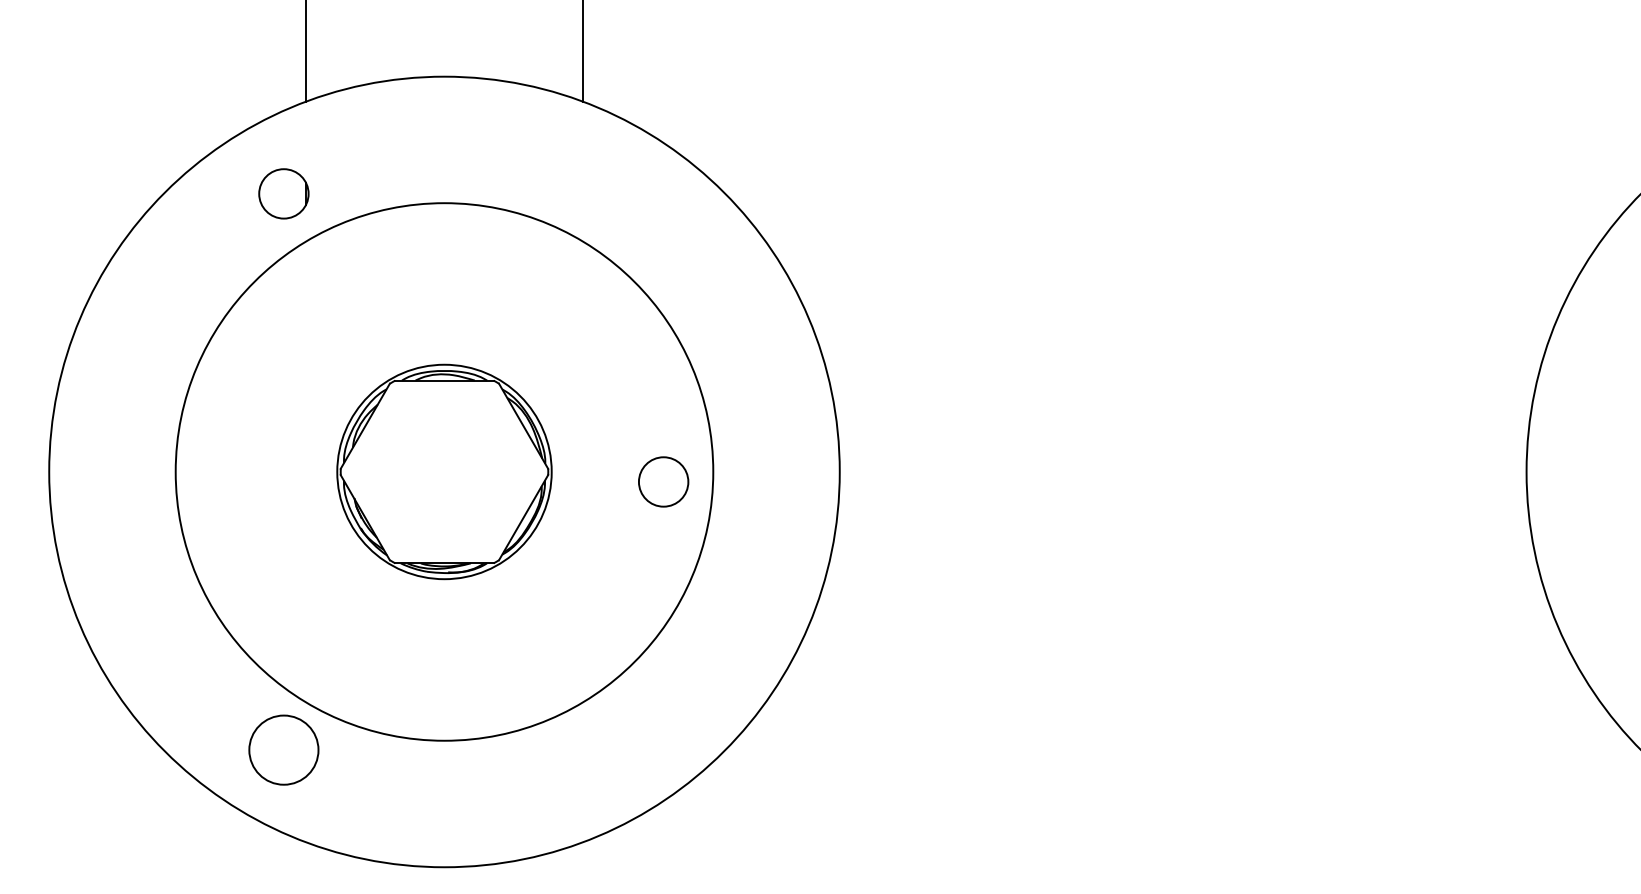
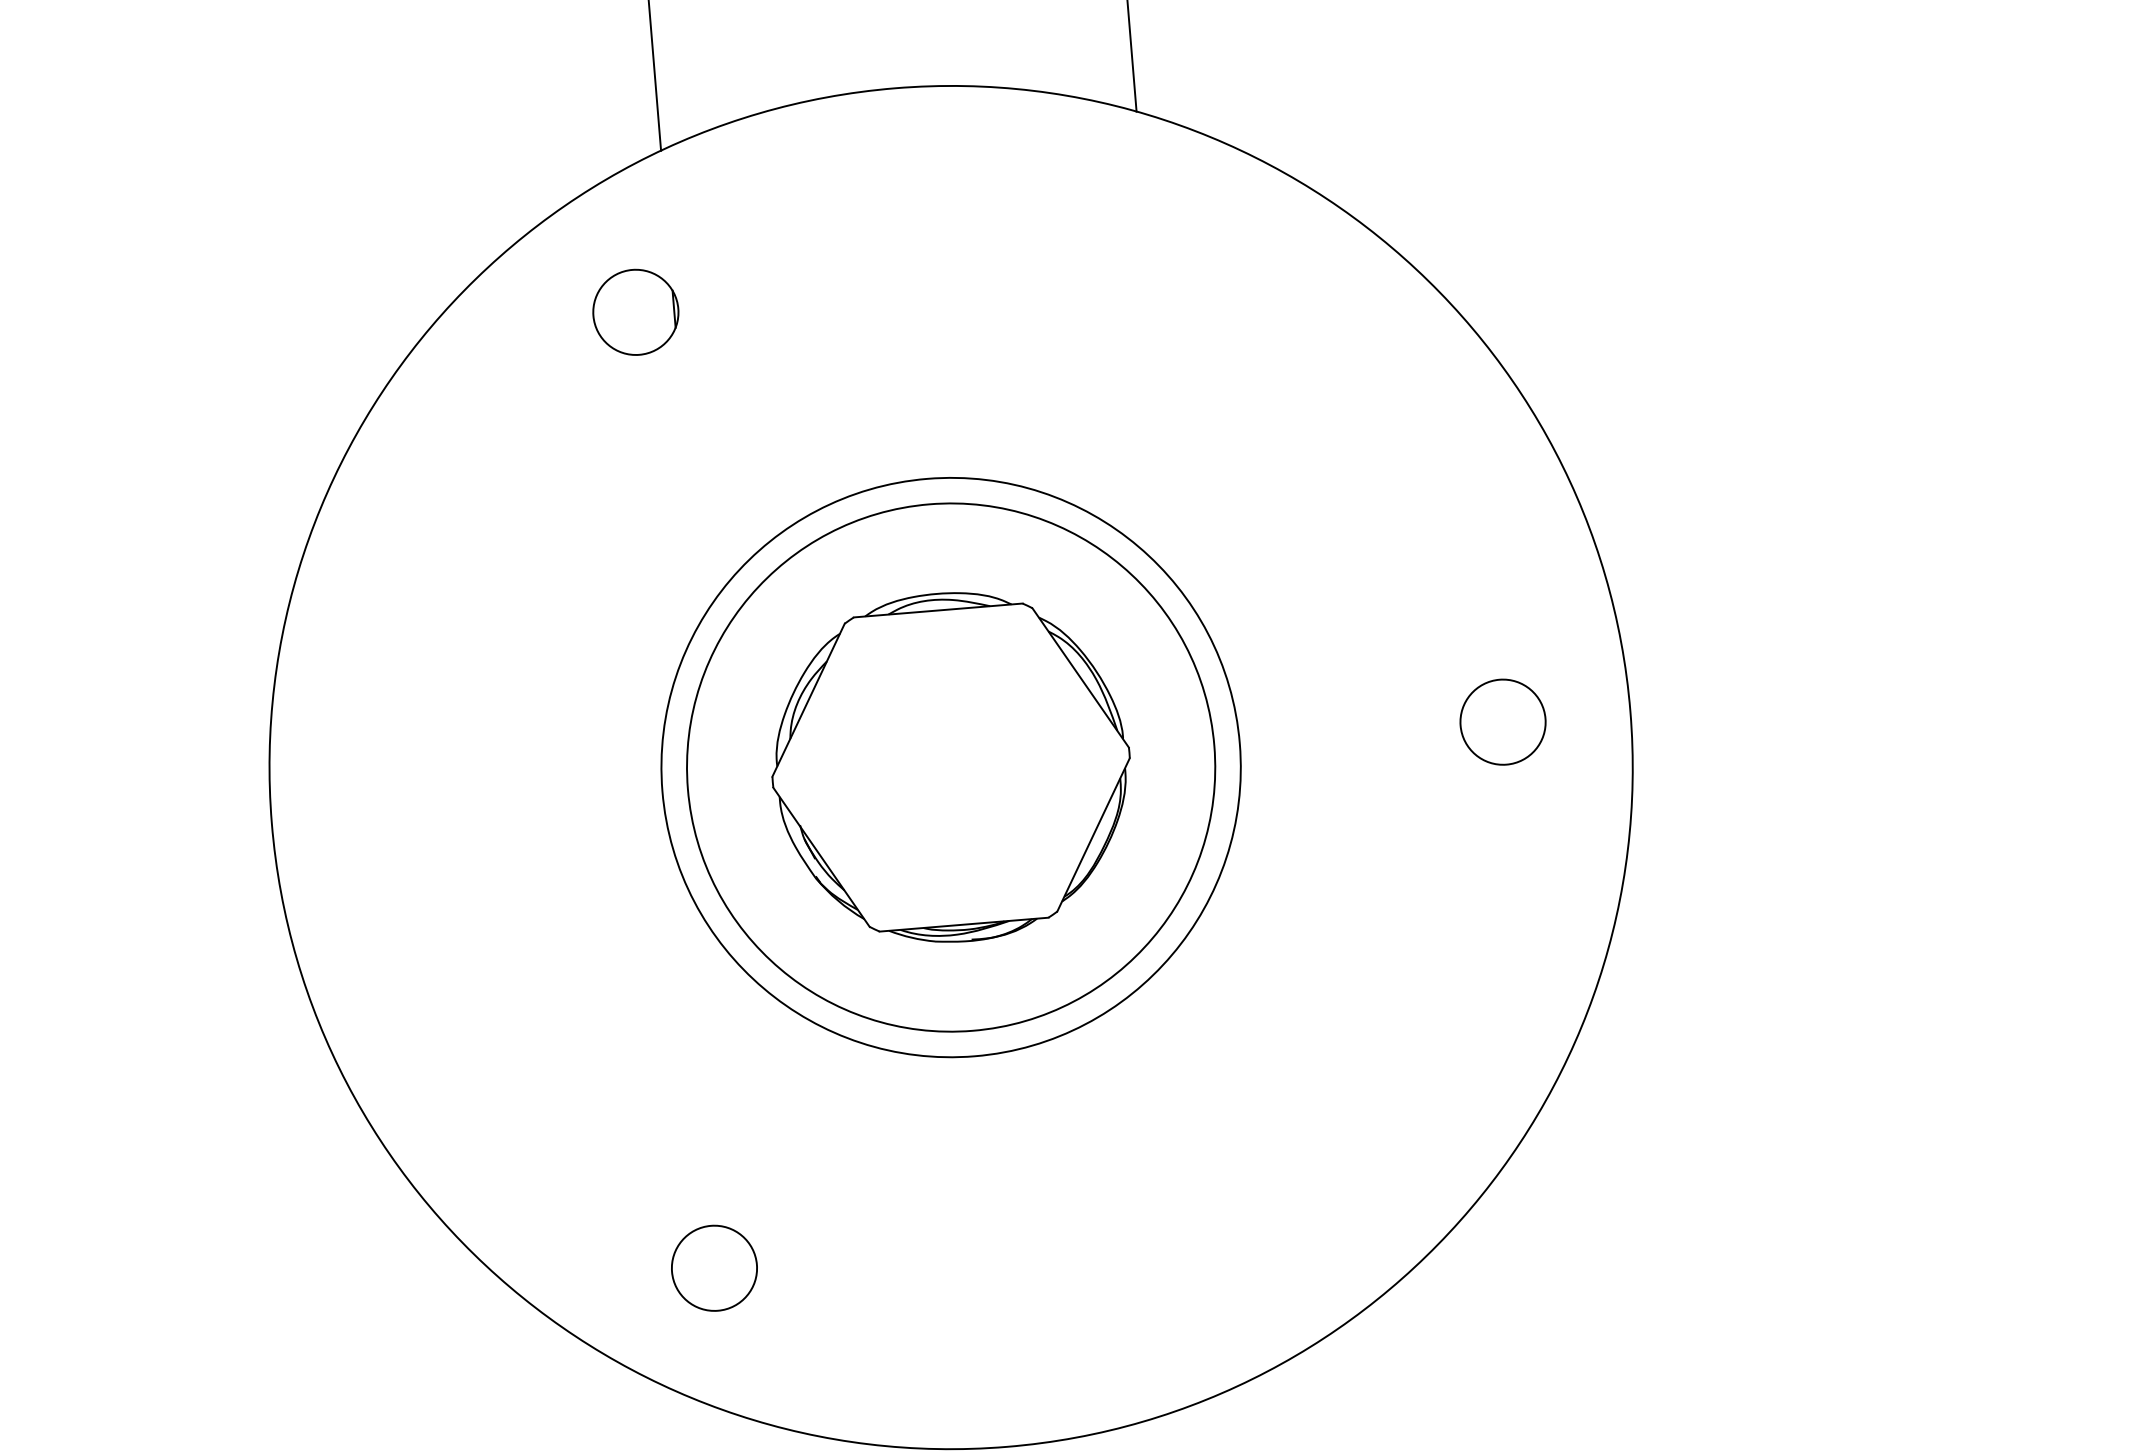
circle: (444, 471) -> (951, 766), size x0.62
circle: (444, 471) -> (951, 766), size x1.43
circle: (663, 481) -> (1502, 721), moved
circle: (283, 749) -> (713, 1267), size x0.71

